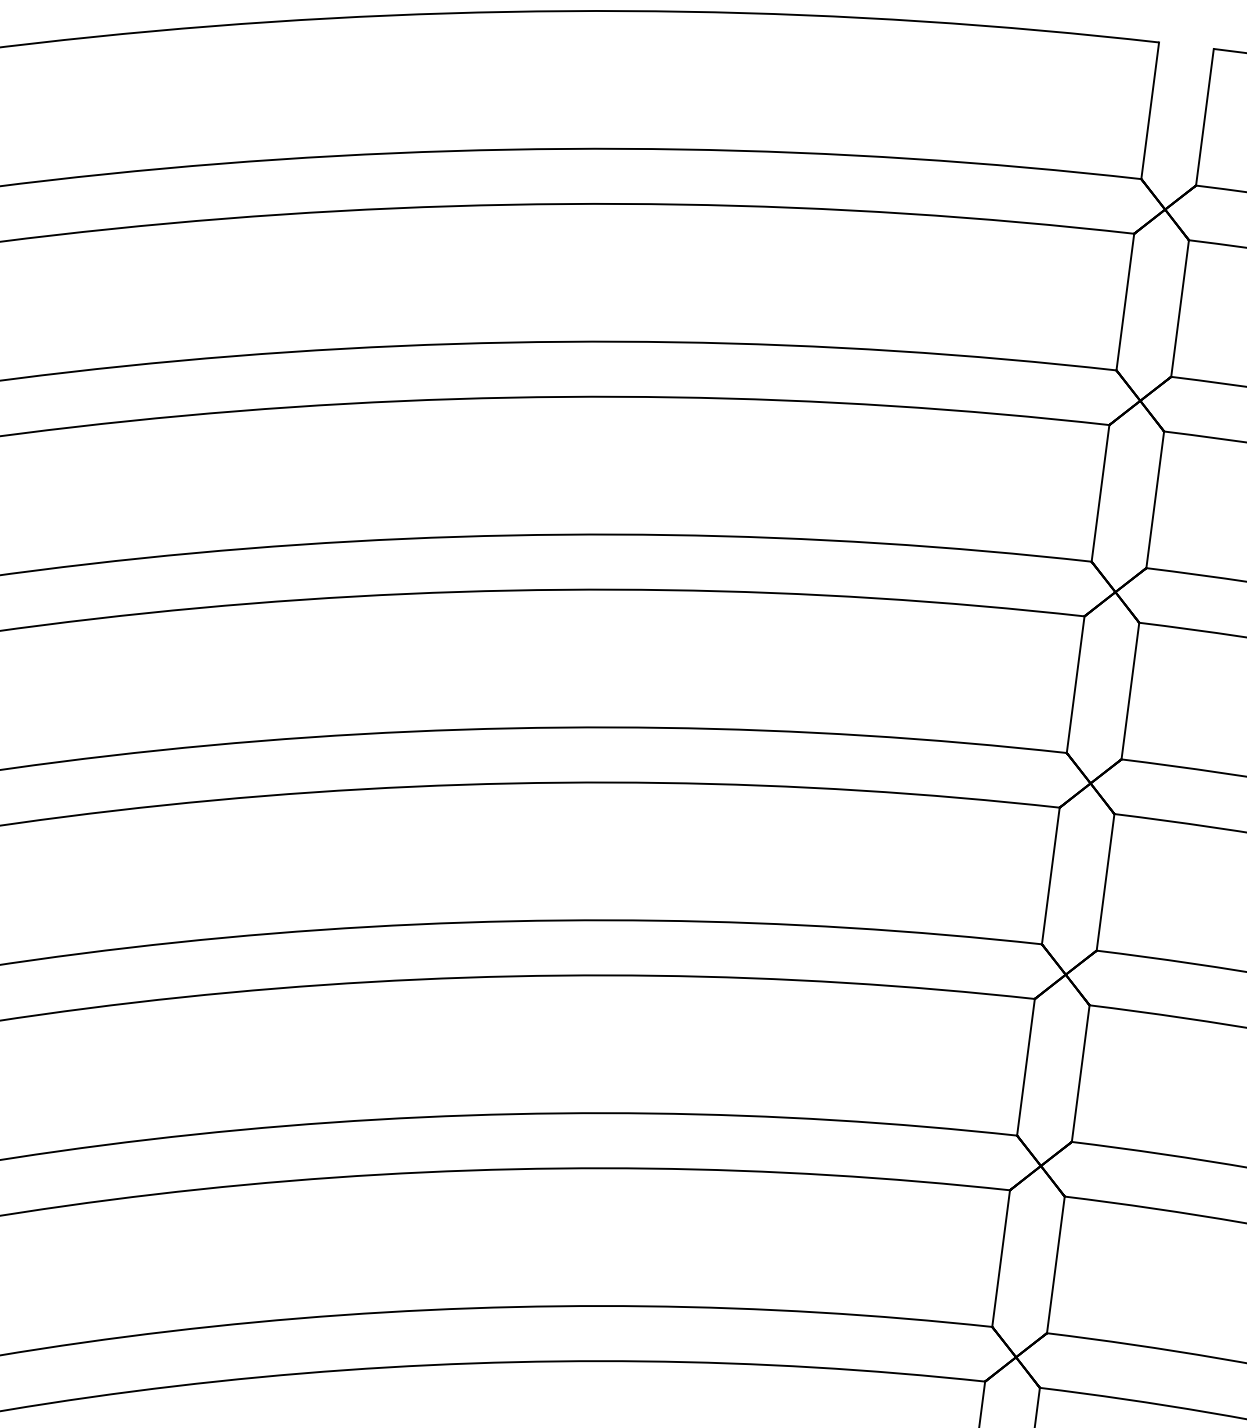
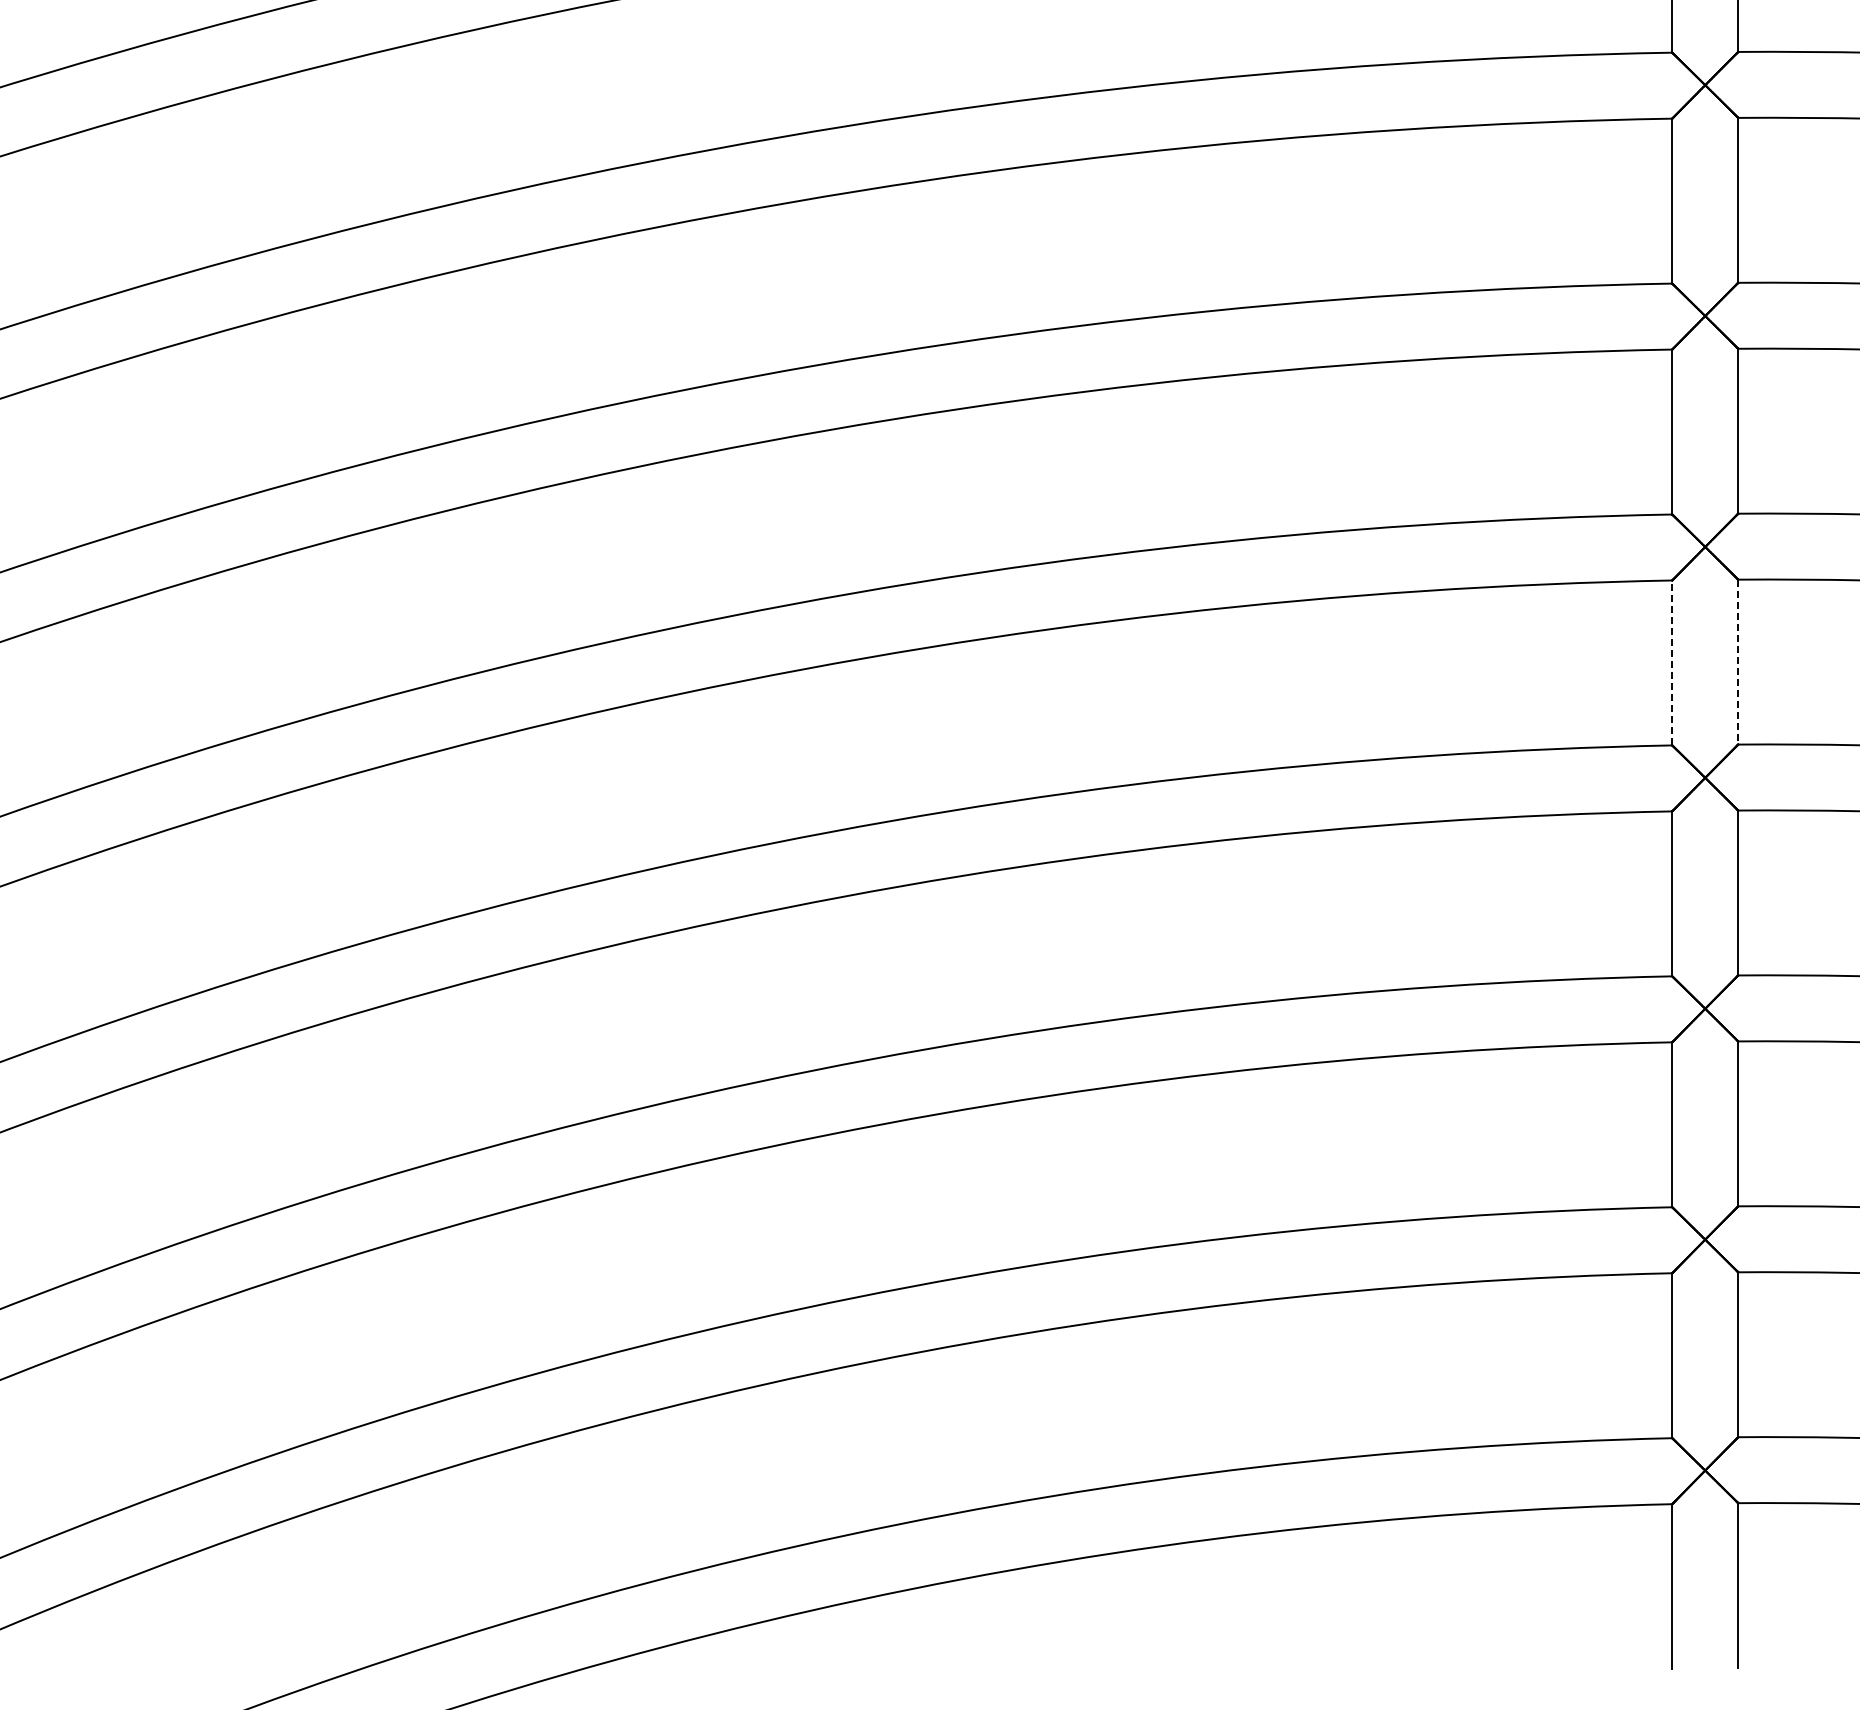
line: (1075, 684) -> (1672, 662), solid -> dashed
line: (1130, 691) -> (1738, 662), solid -> dashed

